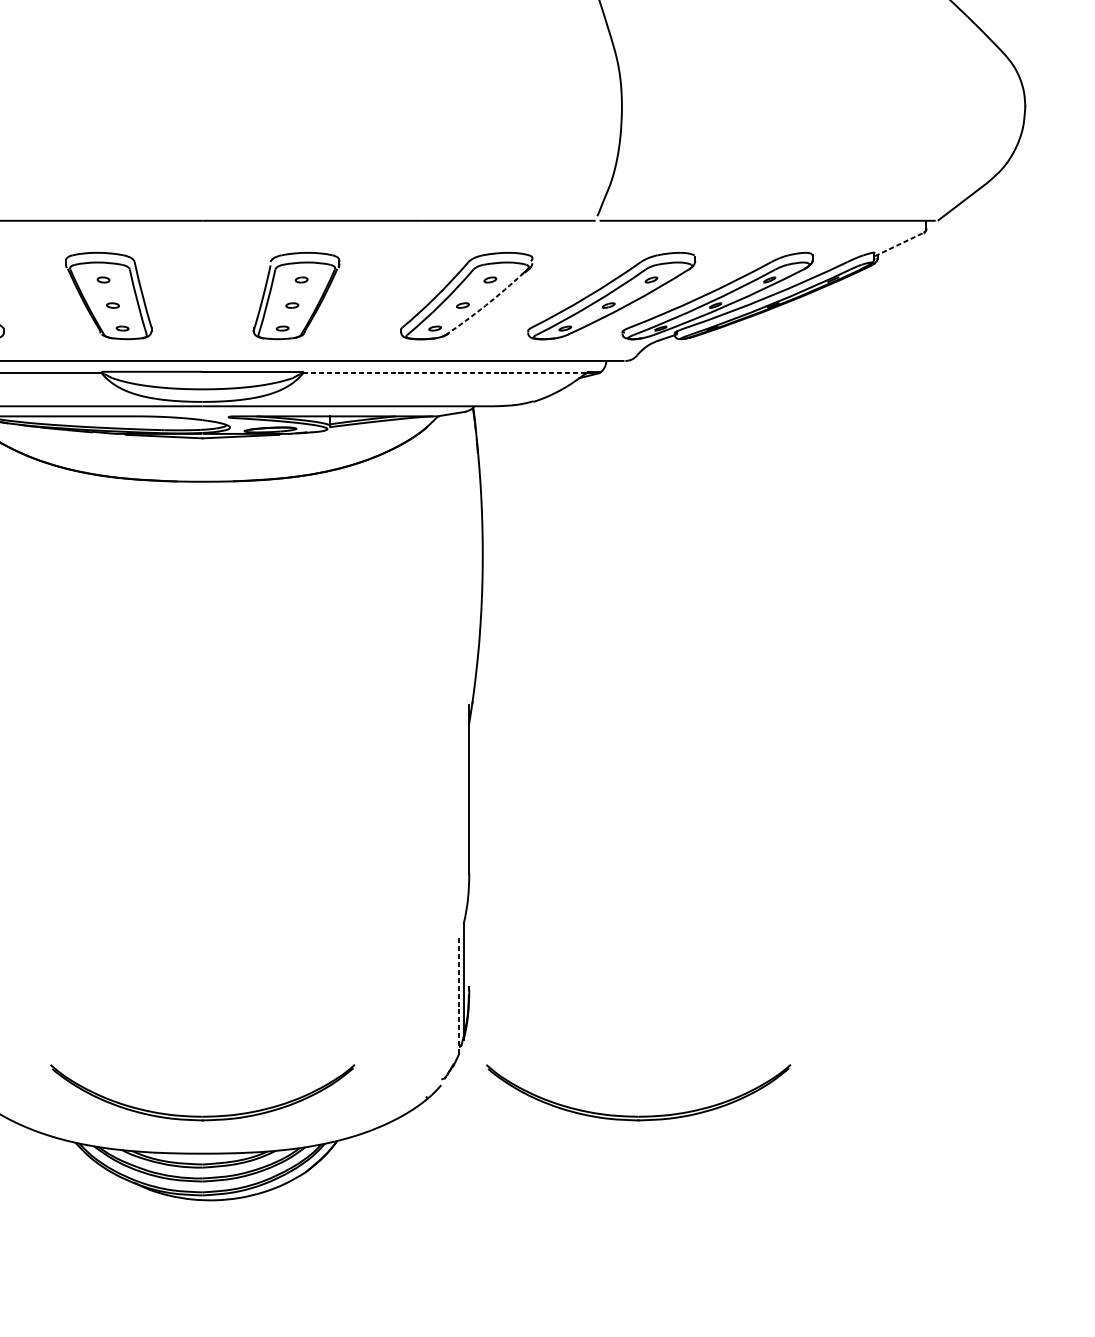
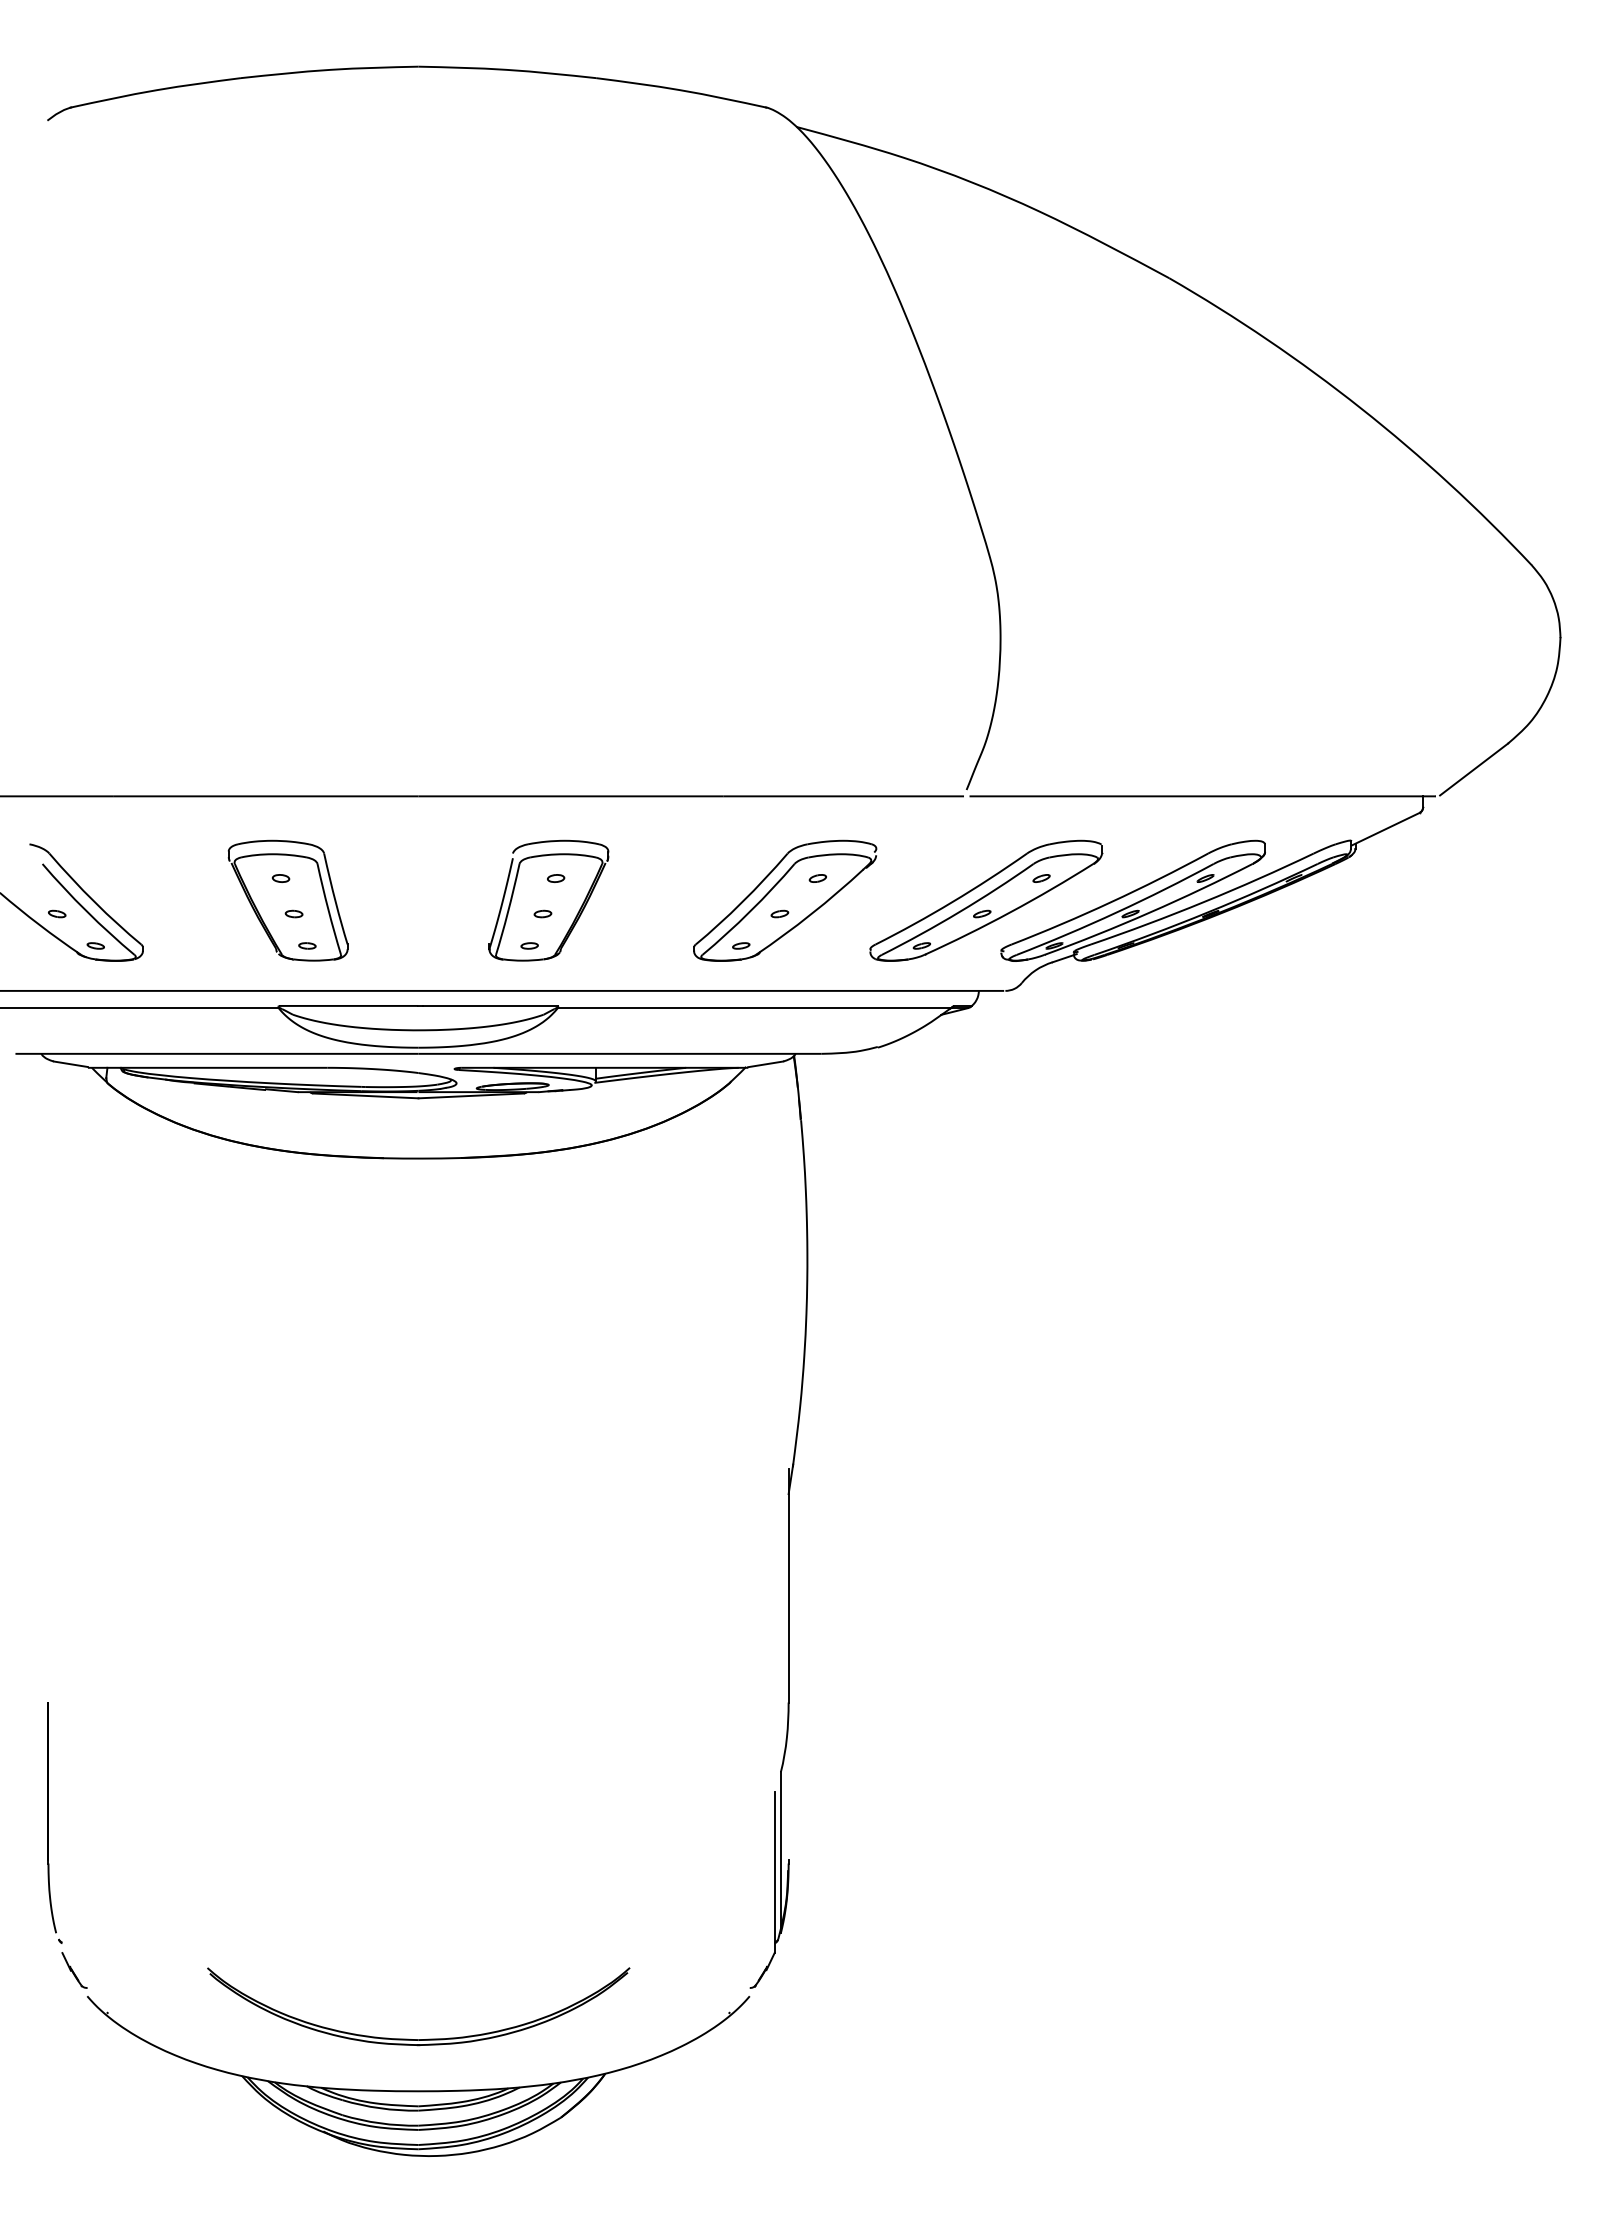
line: (899, 244) -> (1385, 829), dashed -> solid
arc: (485, 305) -> (811, 914), dashed -> solid
line: (445, 372) -> (755, 1007), dashed -> solid
line: (459, 996) -> (774, 1873), dashed -> solid
part: (638, 1116) -> (1023, 2039), removed

